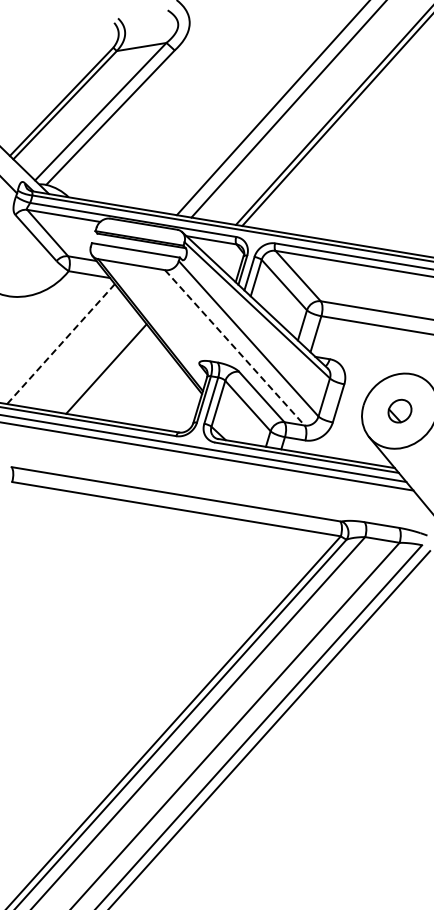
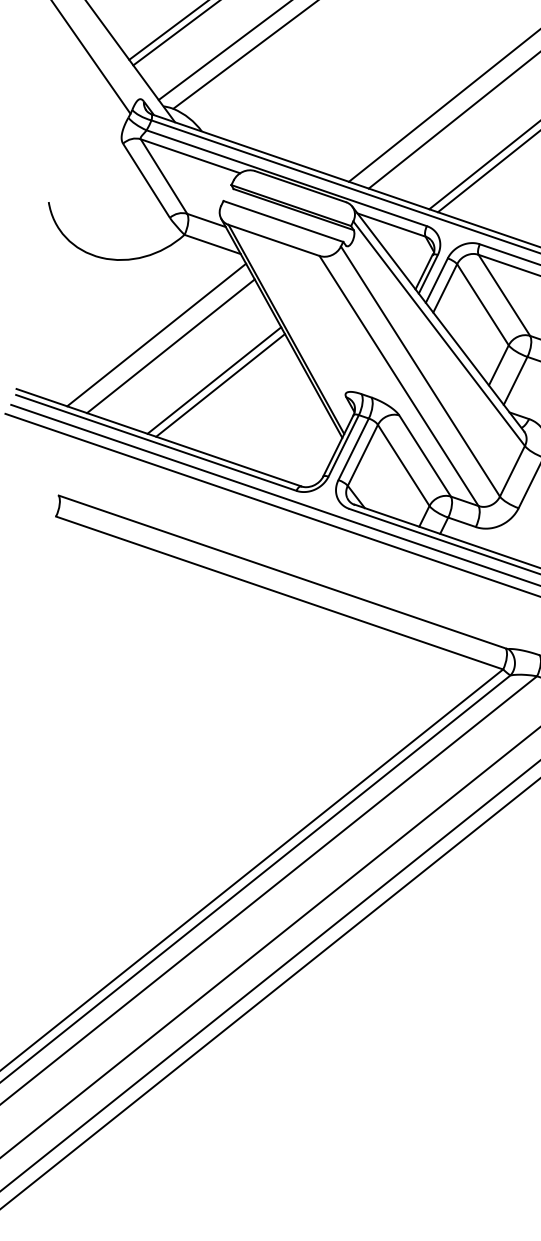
line: (61, 344) -> (157, 335), dashed -> solid
line: (235, 348) -> (399, 382), dashed -> solid
line: (71, 350) -> (169, 346), added
line: (111, 371) -> (220, 385), added

